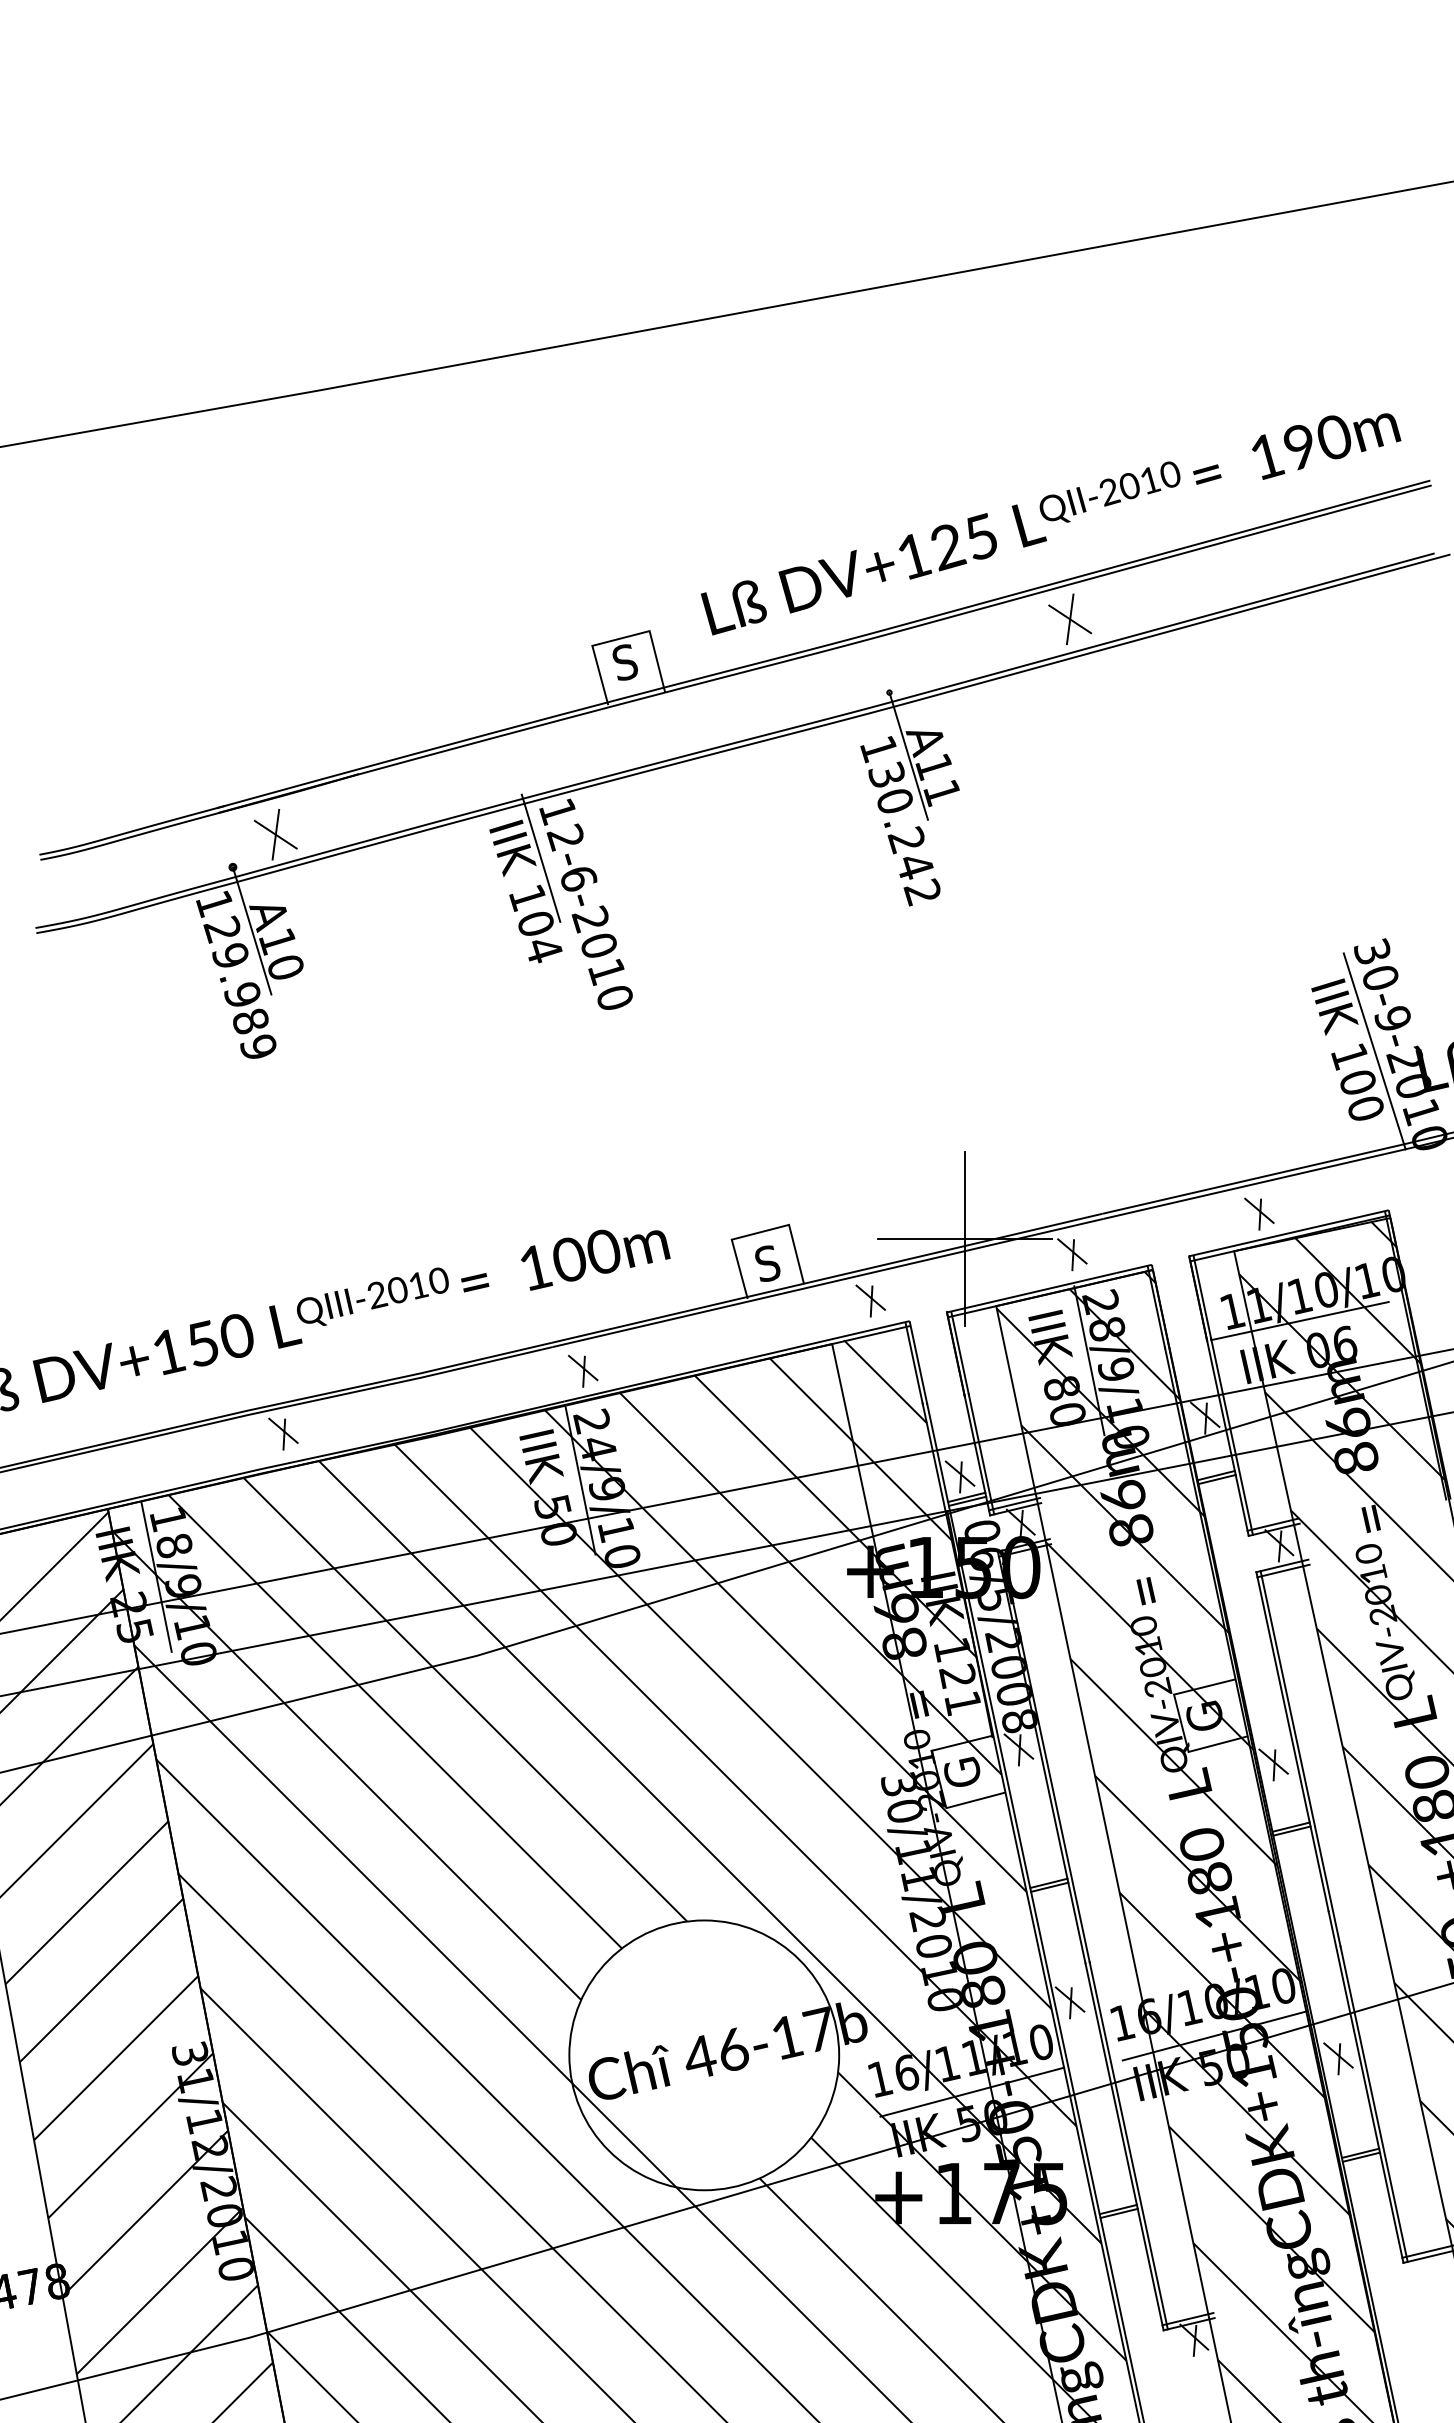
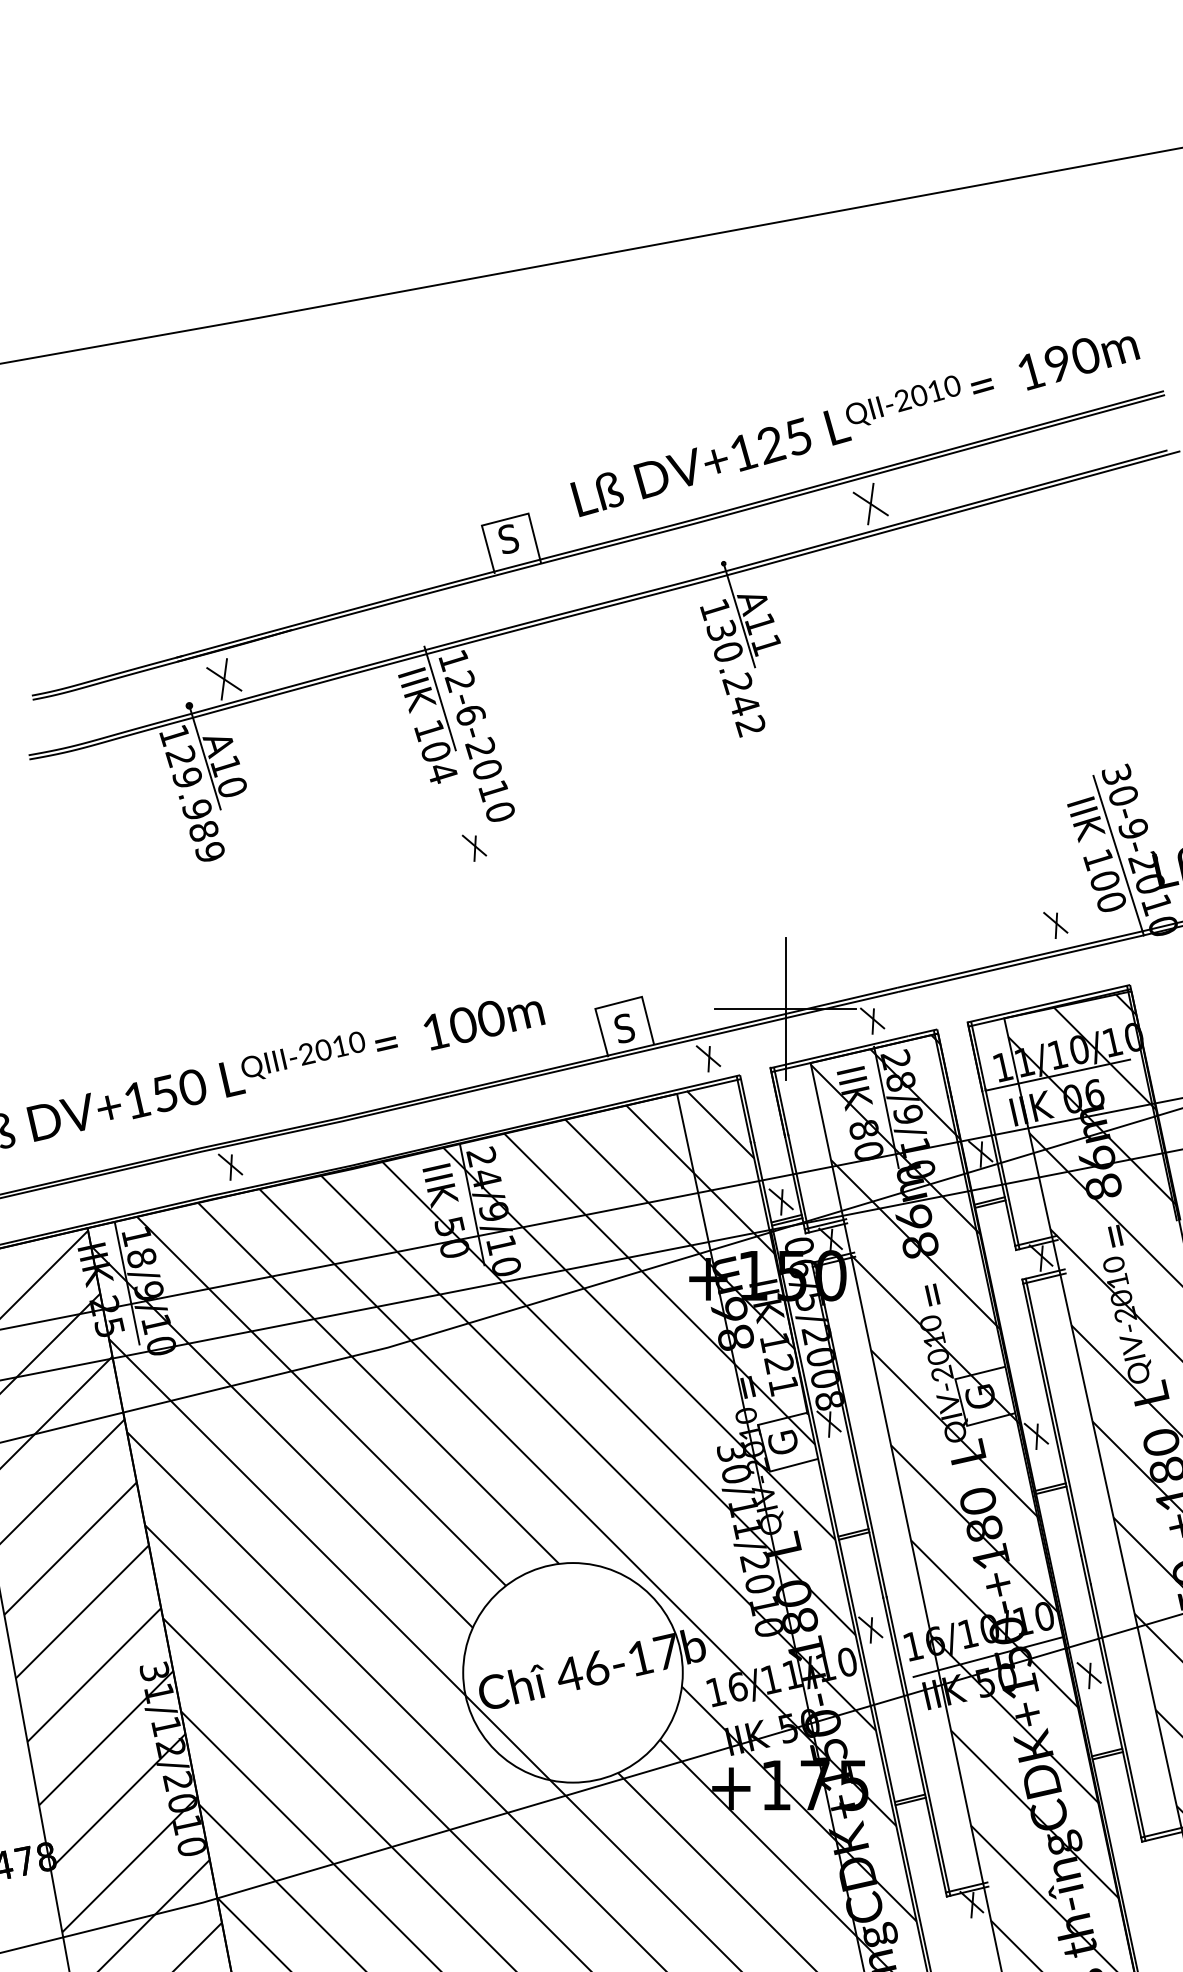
part: (1259, 1213) -> (1055, 924), moved
part: (583, 1371) -> (474, 848), moved
line: (972, 2091) -> (791, 1702), removed

